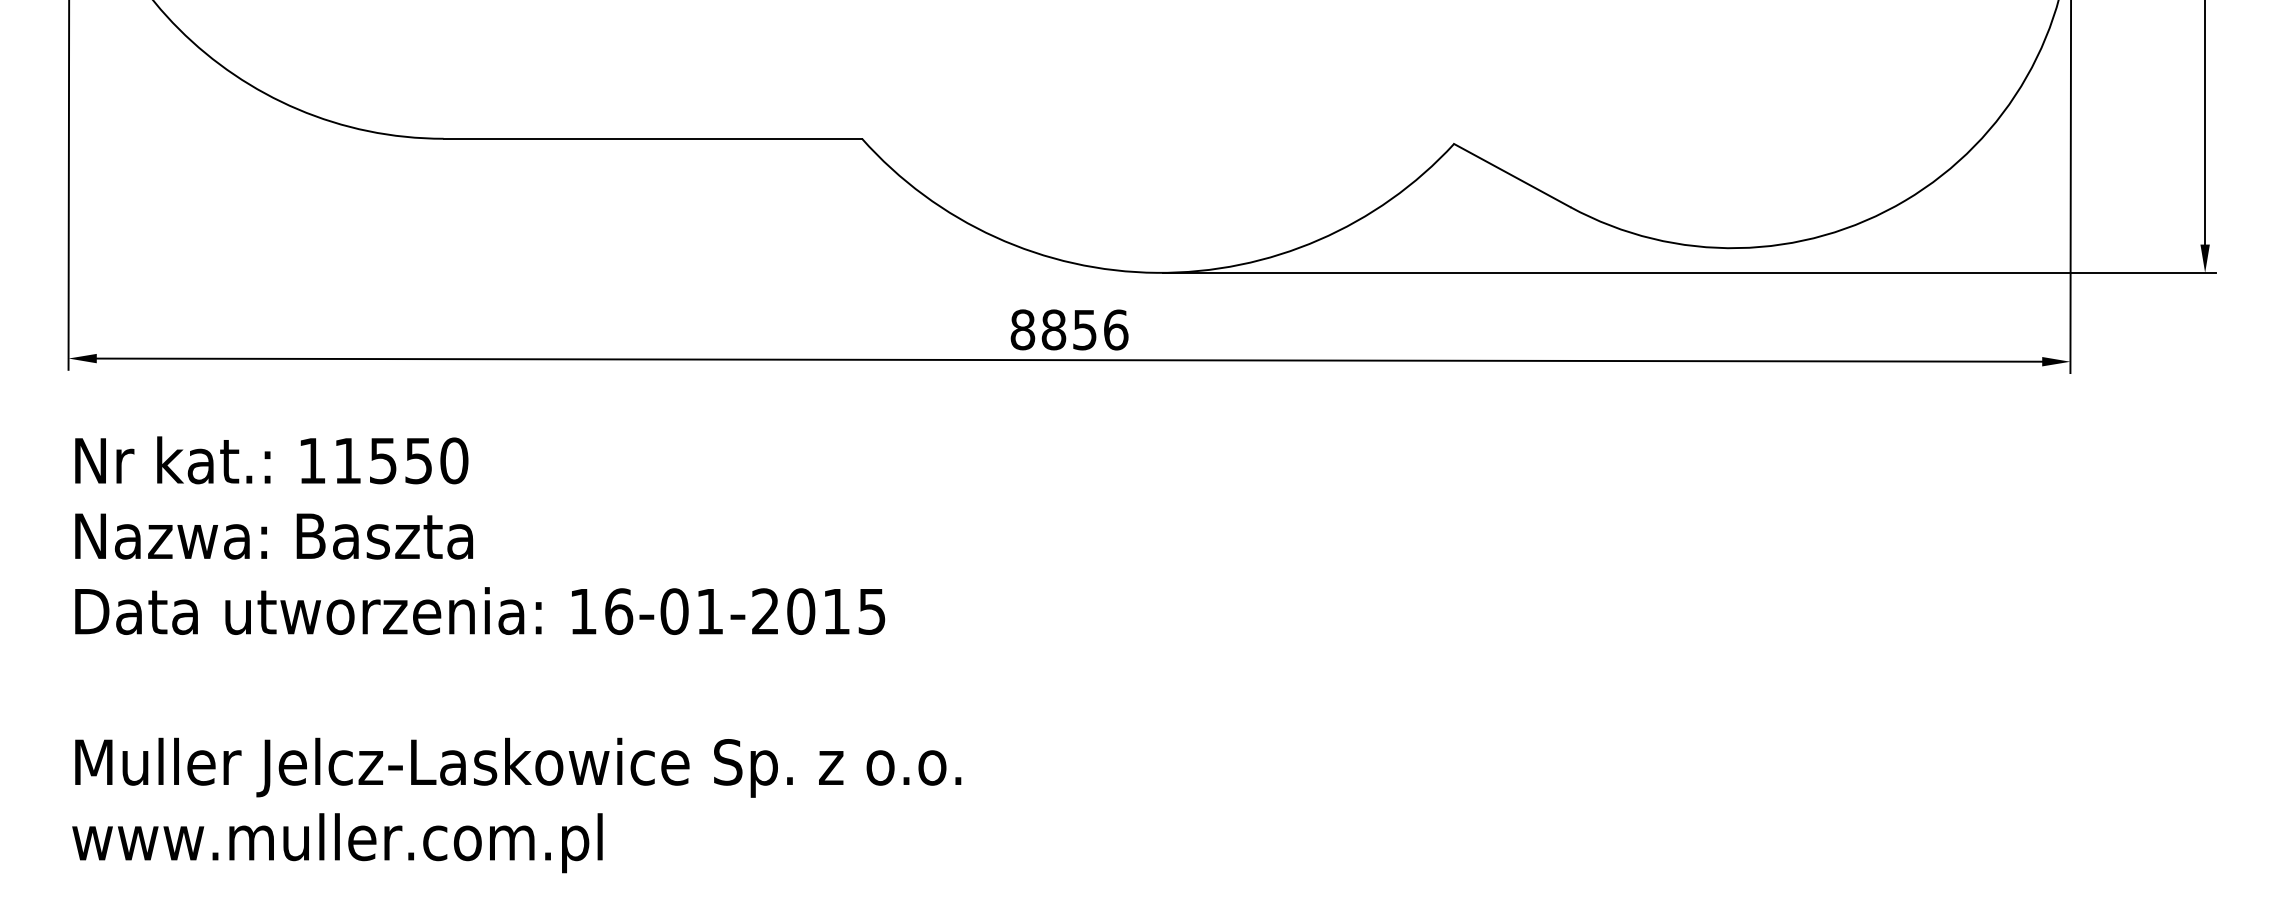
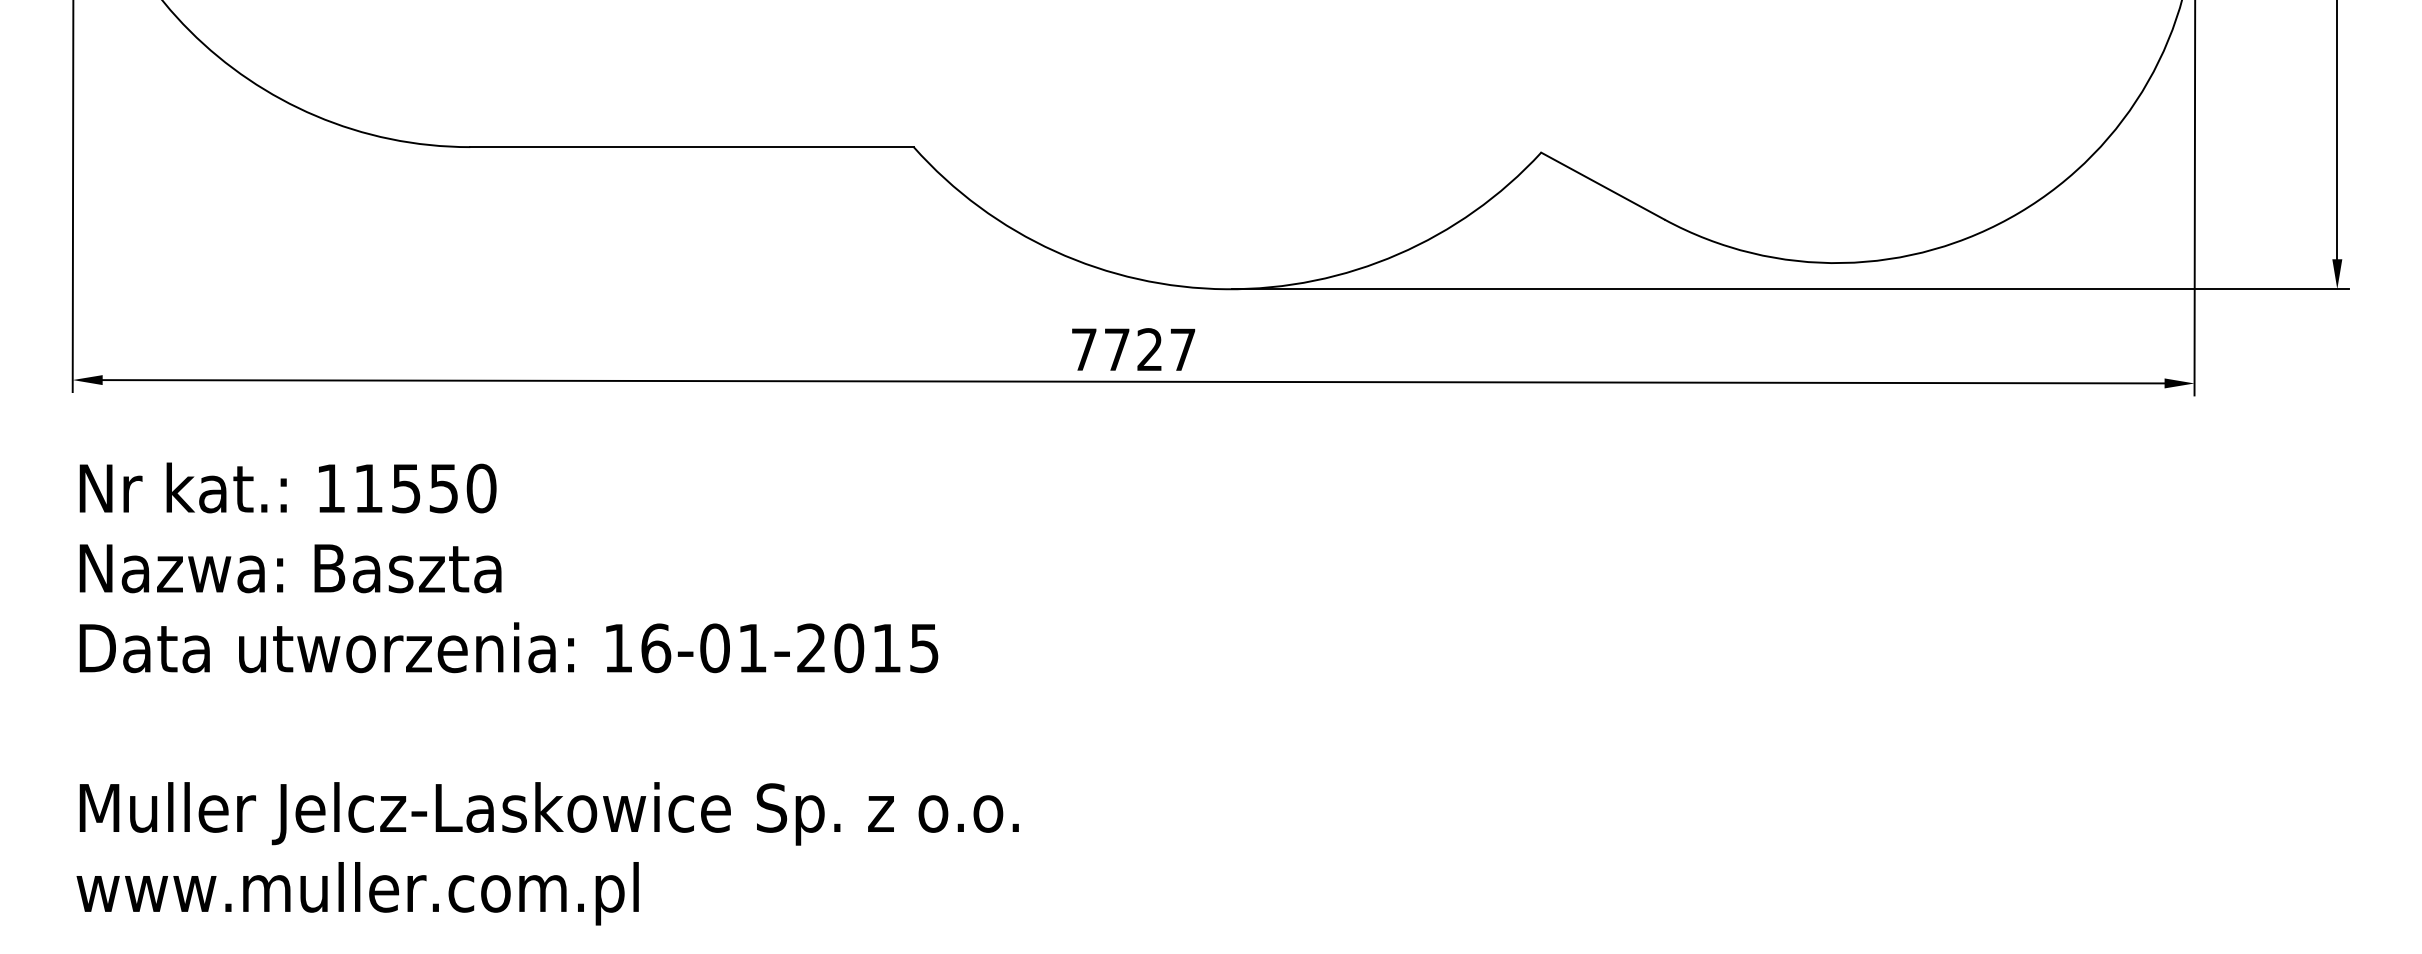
text: (1069, 329) -> (1133, 349), 8856 -> 7727

